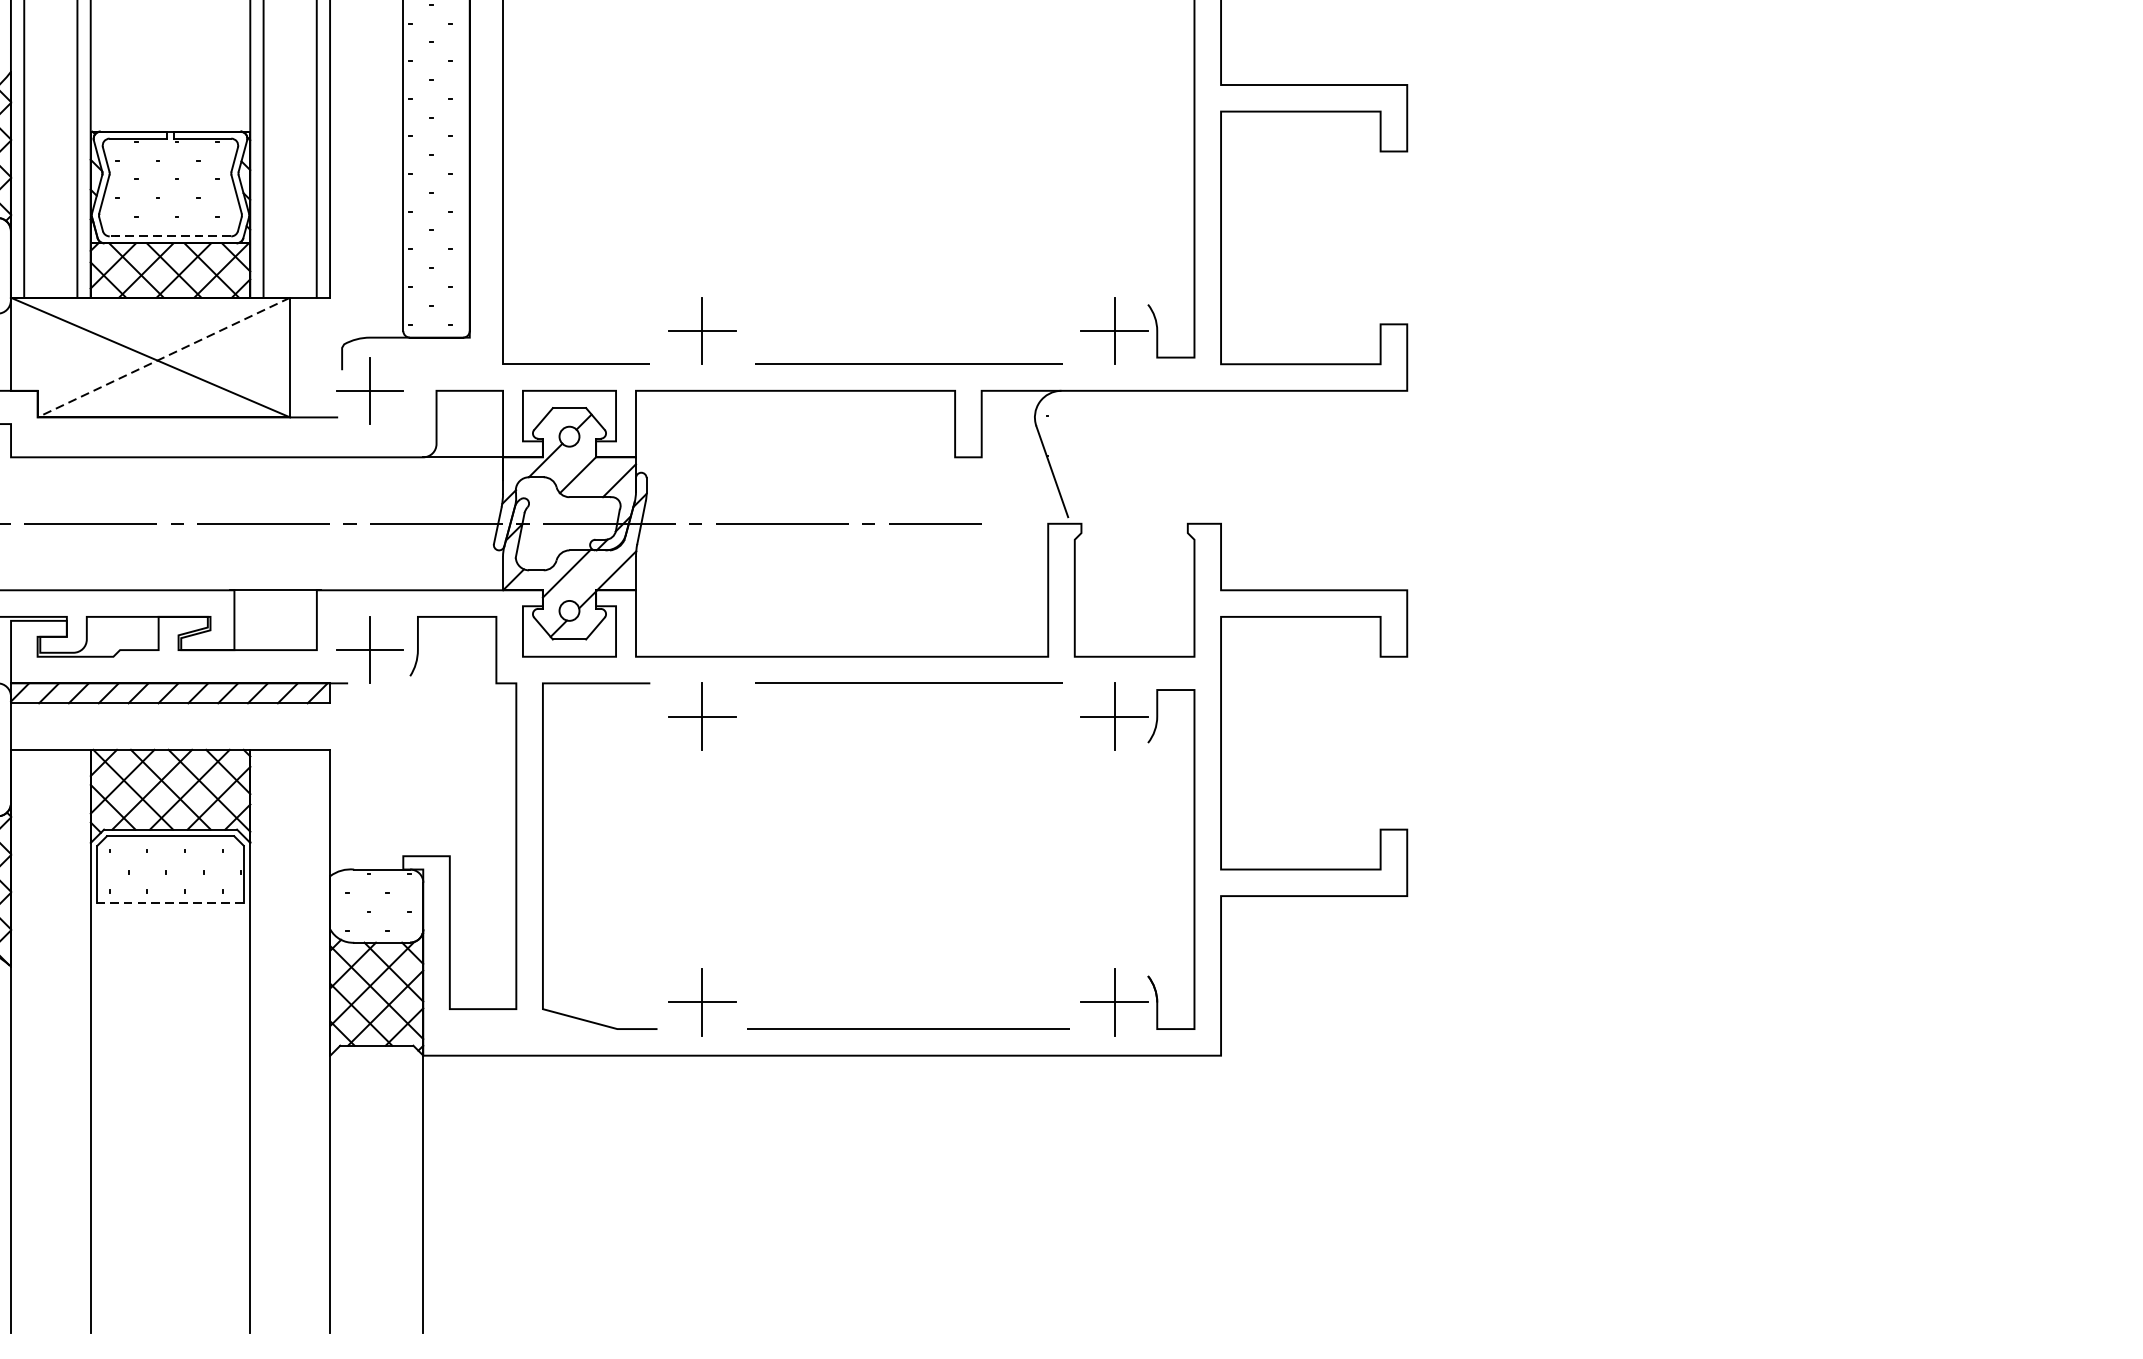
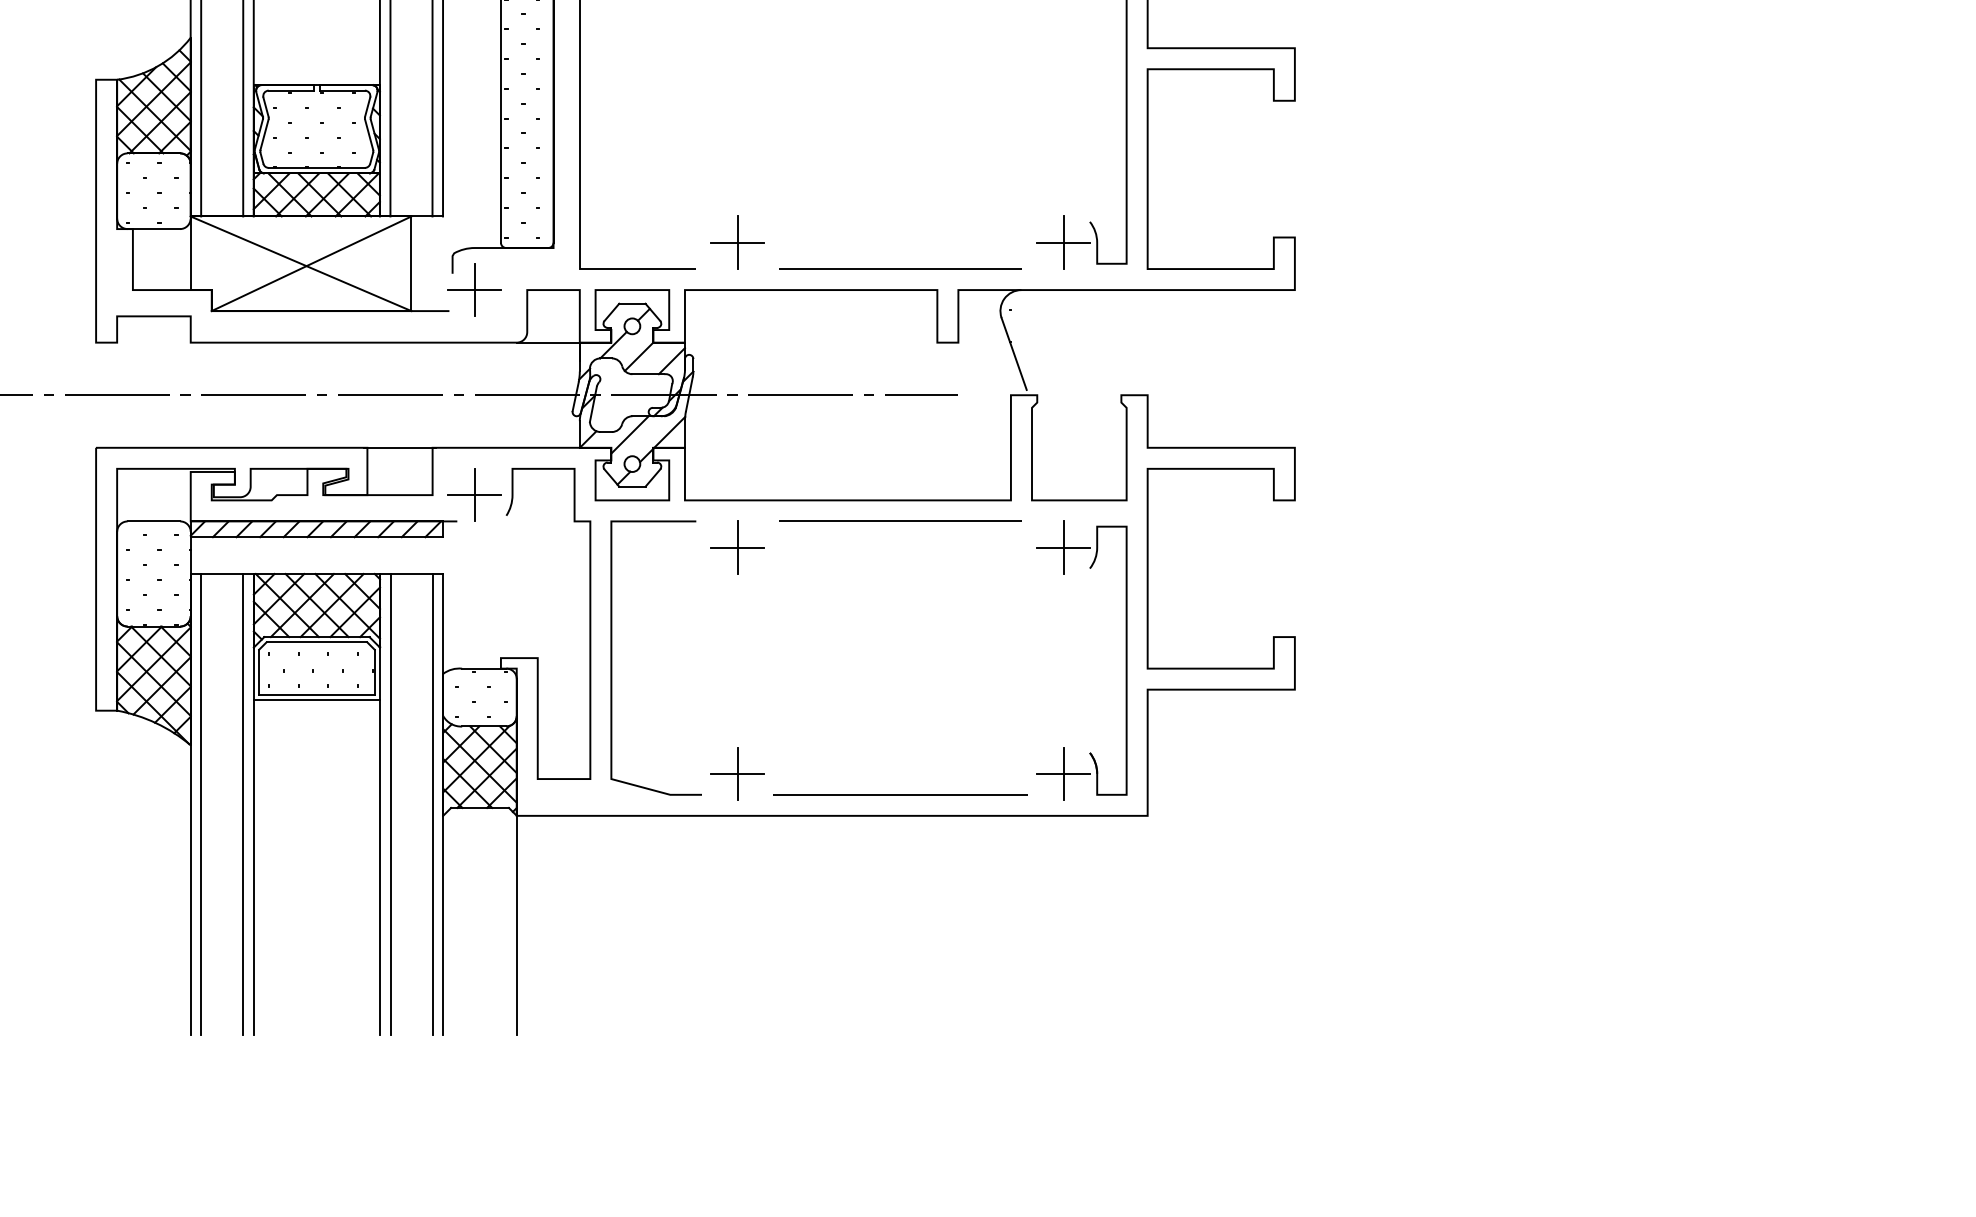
line: (170, 235) -> (316, 167), dashed -> solid
line: (163, 357) -> (311, 263), dashed -> solid
line: (170, 902) -> (316, 694), dashed -> solid
line: (170, 909) -> (316, 700), added
line: (24, 1041) -> (201, 804), added
line: (77, 1041) -> (243, 804), added
line: (263, 1041) -> (390, 804), added
line: (316, 1041) -> (432, 804), added

